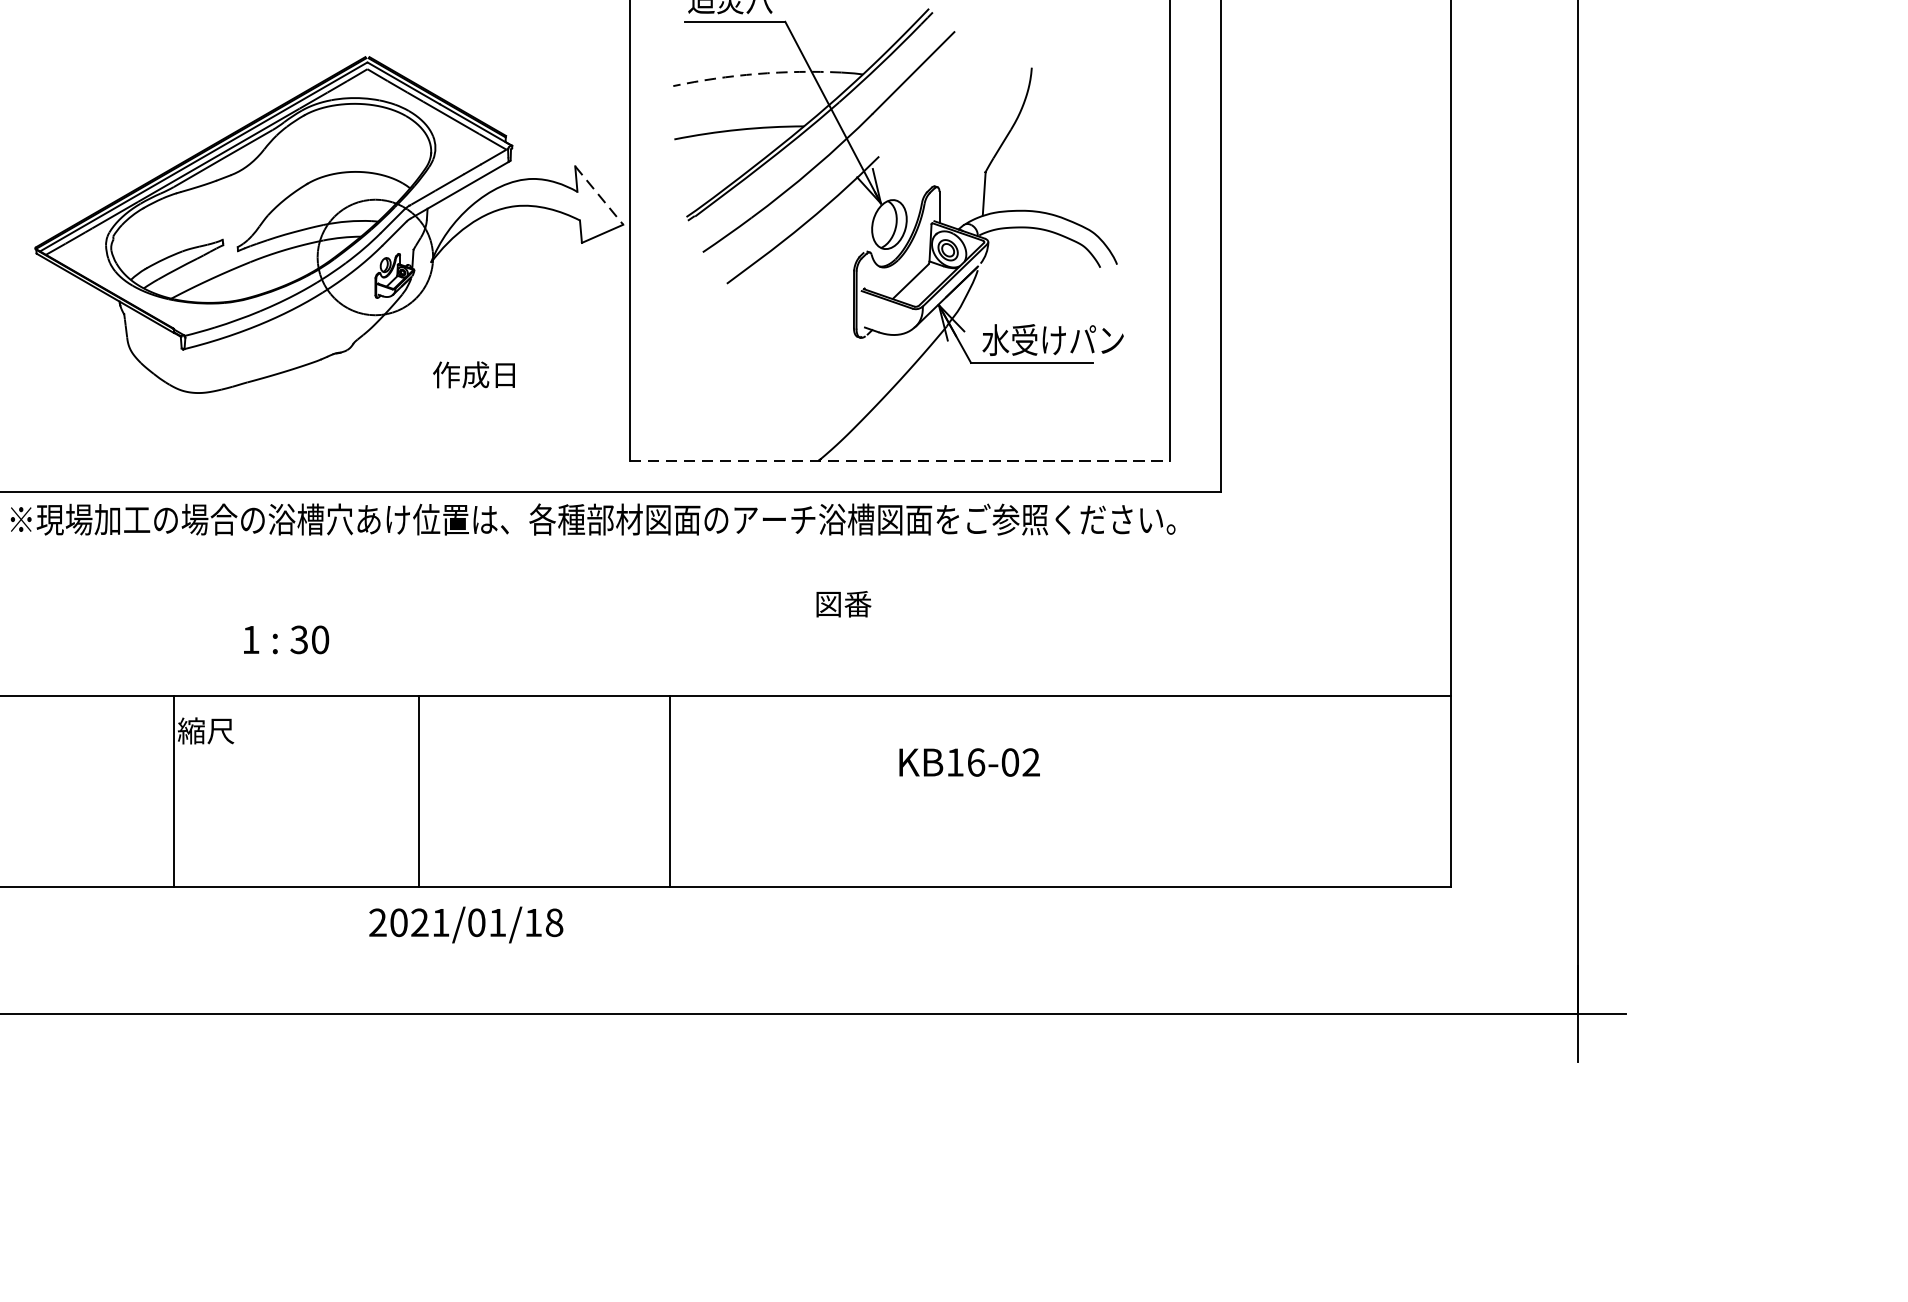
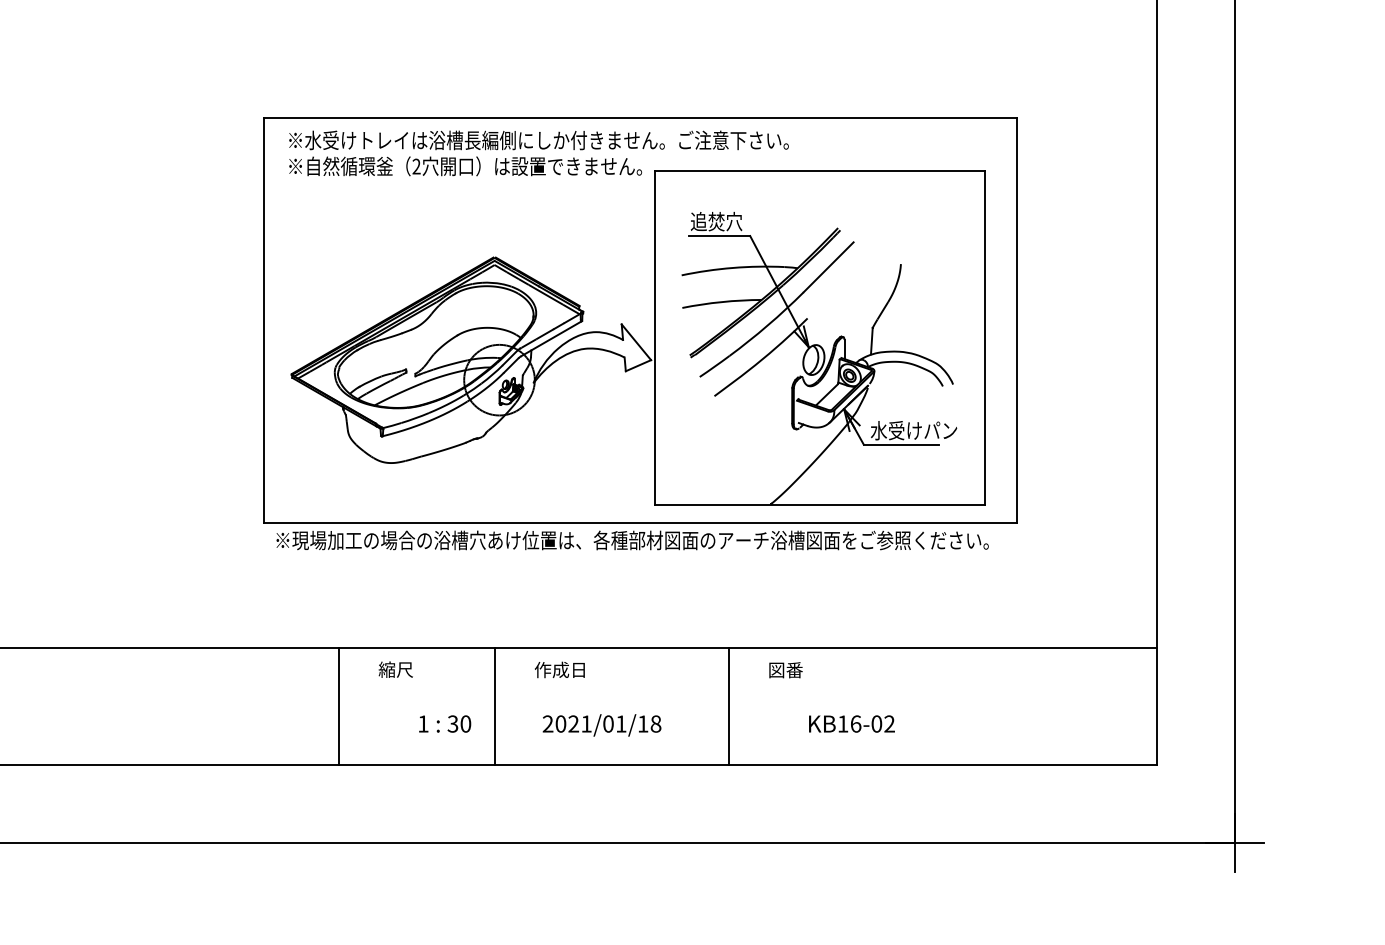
arc: (756, 73) -> (732, 267), dashed -> solid
line: (599, 195) -> (636, 342), dashed -> solid
text: (473, 374) -> (559, 669), moved
line: (900, 460) -> (820, 504), dashed -> solid
text: (843, 604) -> (785, 670), moved
text: (287, 638) -> (445, 723), moved
text: (968, 761) -> (851, 723), moved
line: (174, 791) -> (339, 706), moved
line: (419, 791) -> (495, 706), moved
line: (669, 791) -> (728, 706), moved
text: (465, 925) -> (601, 725), moved

